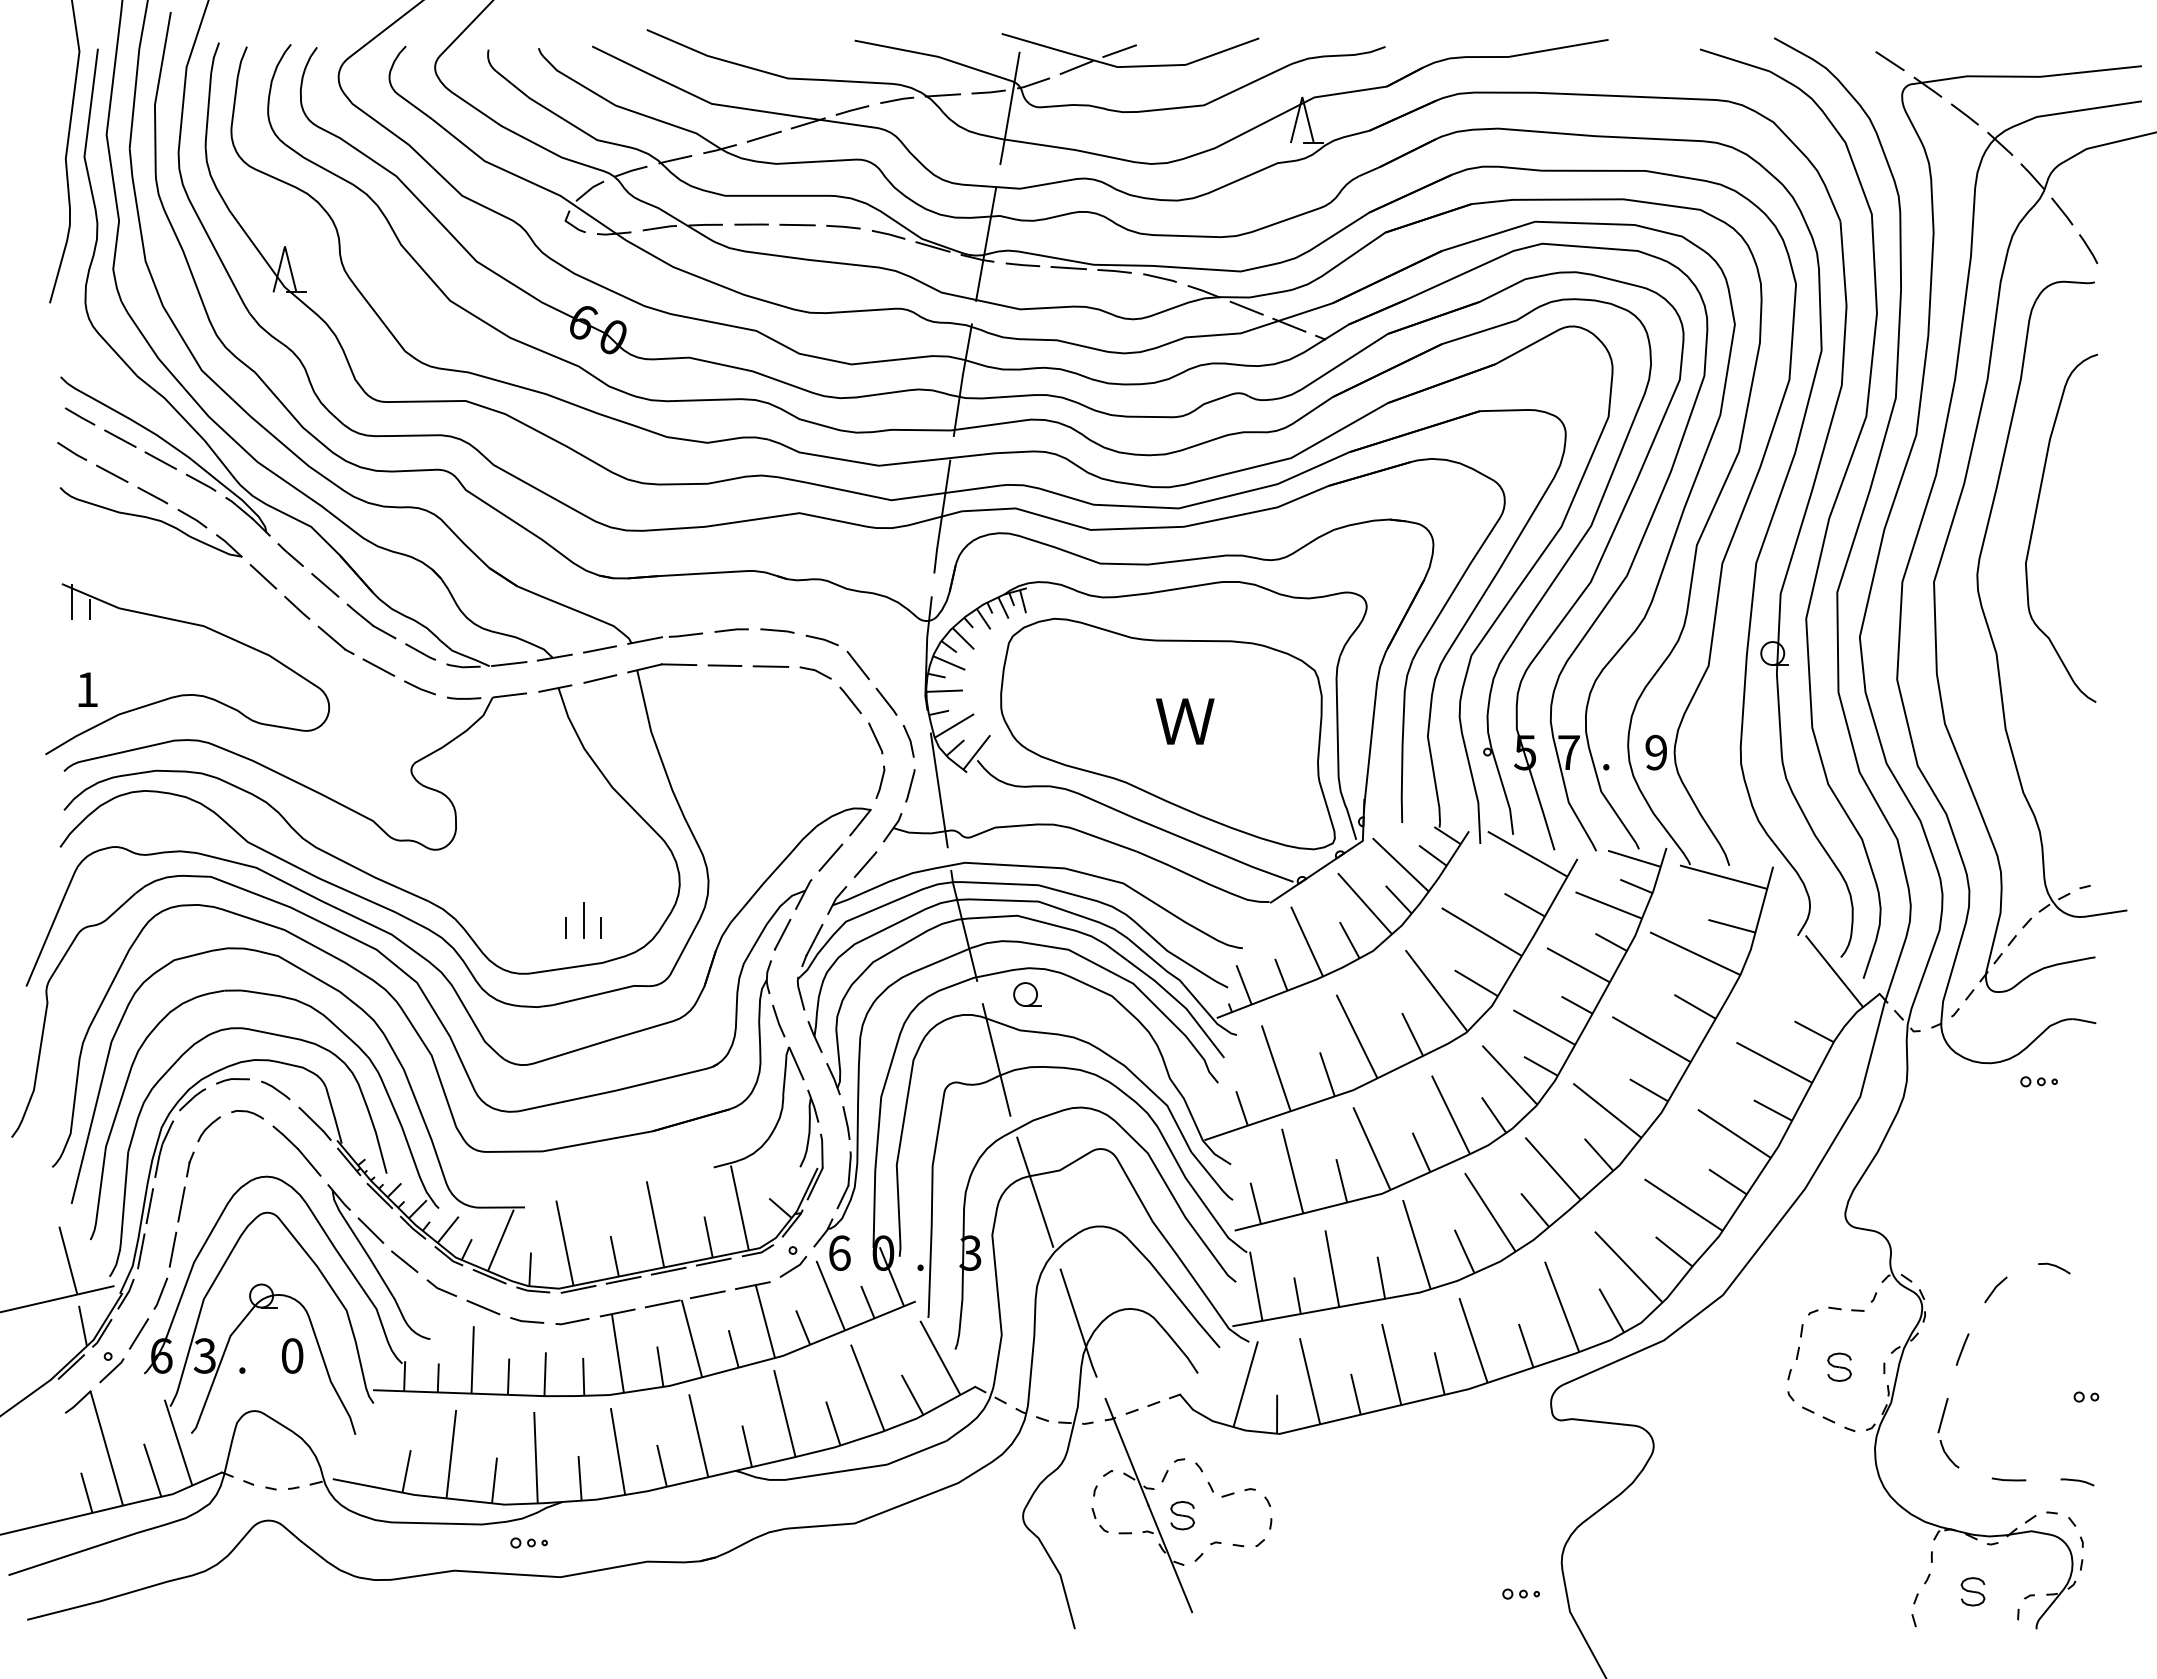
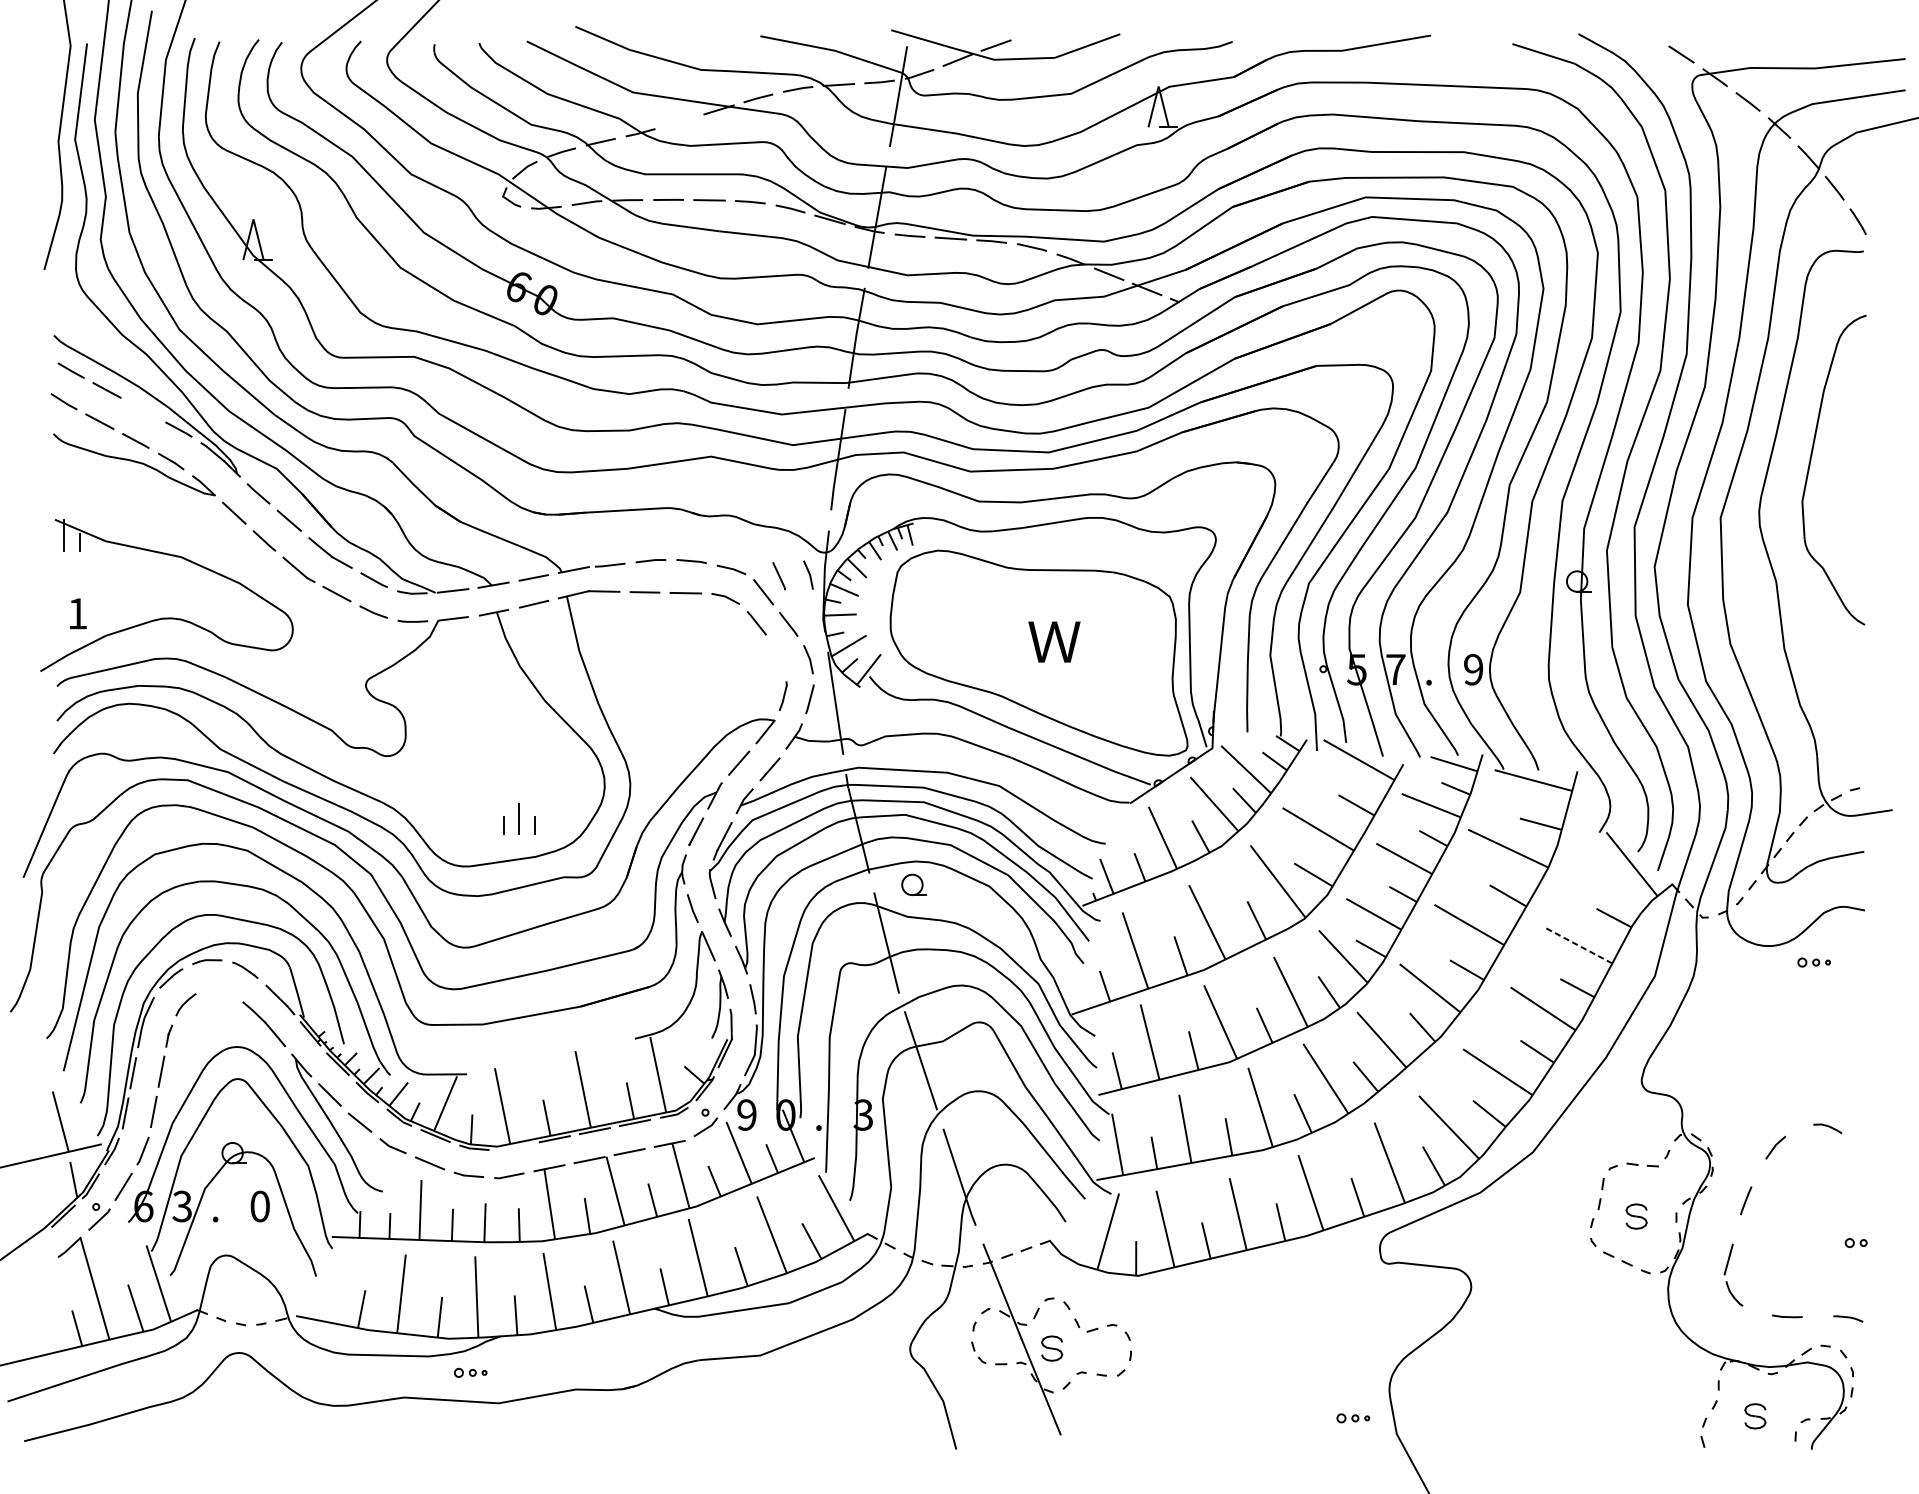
line: (763, 136) -> (679, 121), removed
line: (160, 460) -> (142, 409), removed
line: (909, 646) -> (809, 575), added
line: (875, 738) -> (778, 576), moved
line: (1774, 1062) -> (1578, 945), solid -> dashed
curve: (247, 1112) -> (220, 989), removed
text: (839, 1252) -> (746, 1114), 6 -> 9
line: (578, 1288) -> (514, 1146), removed

